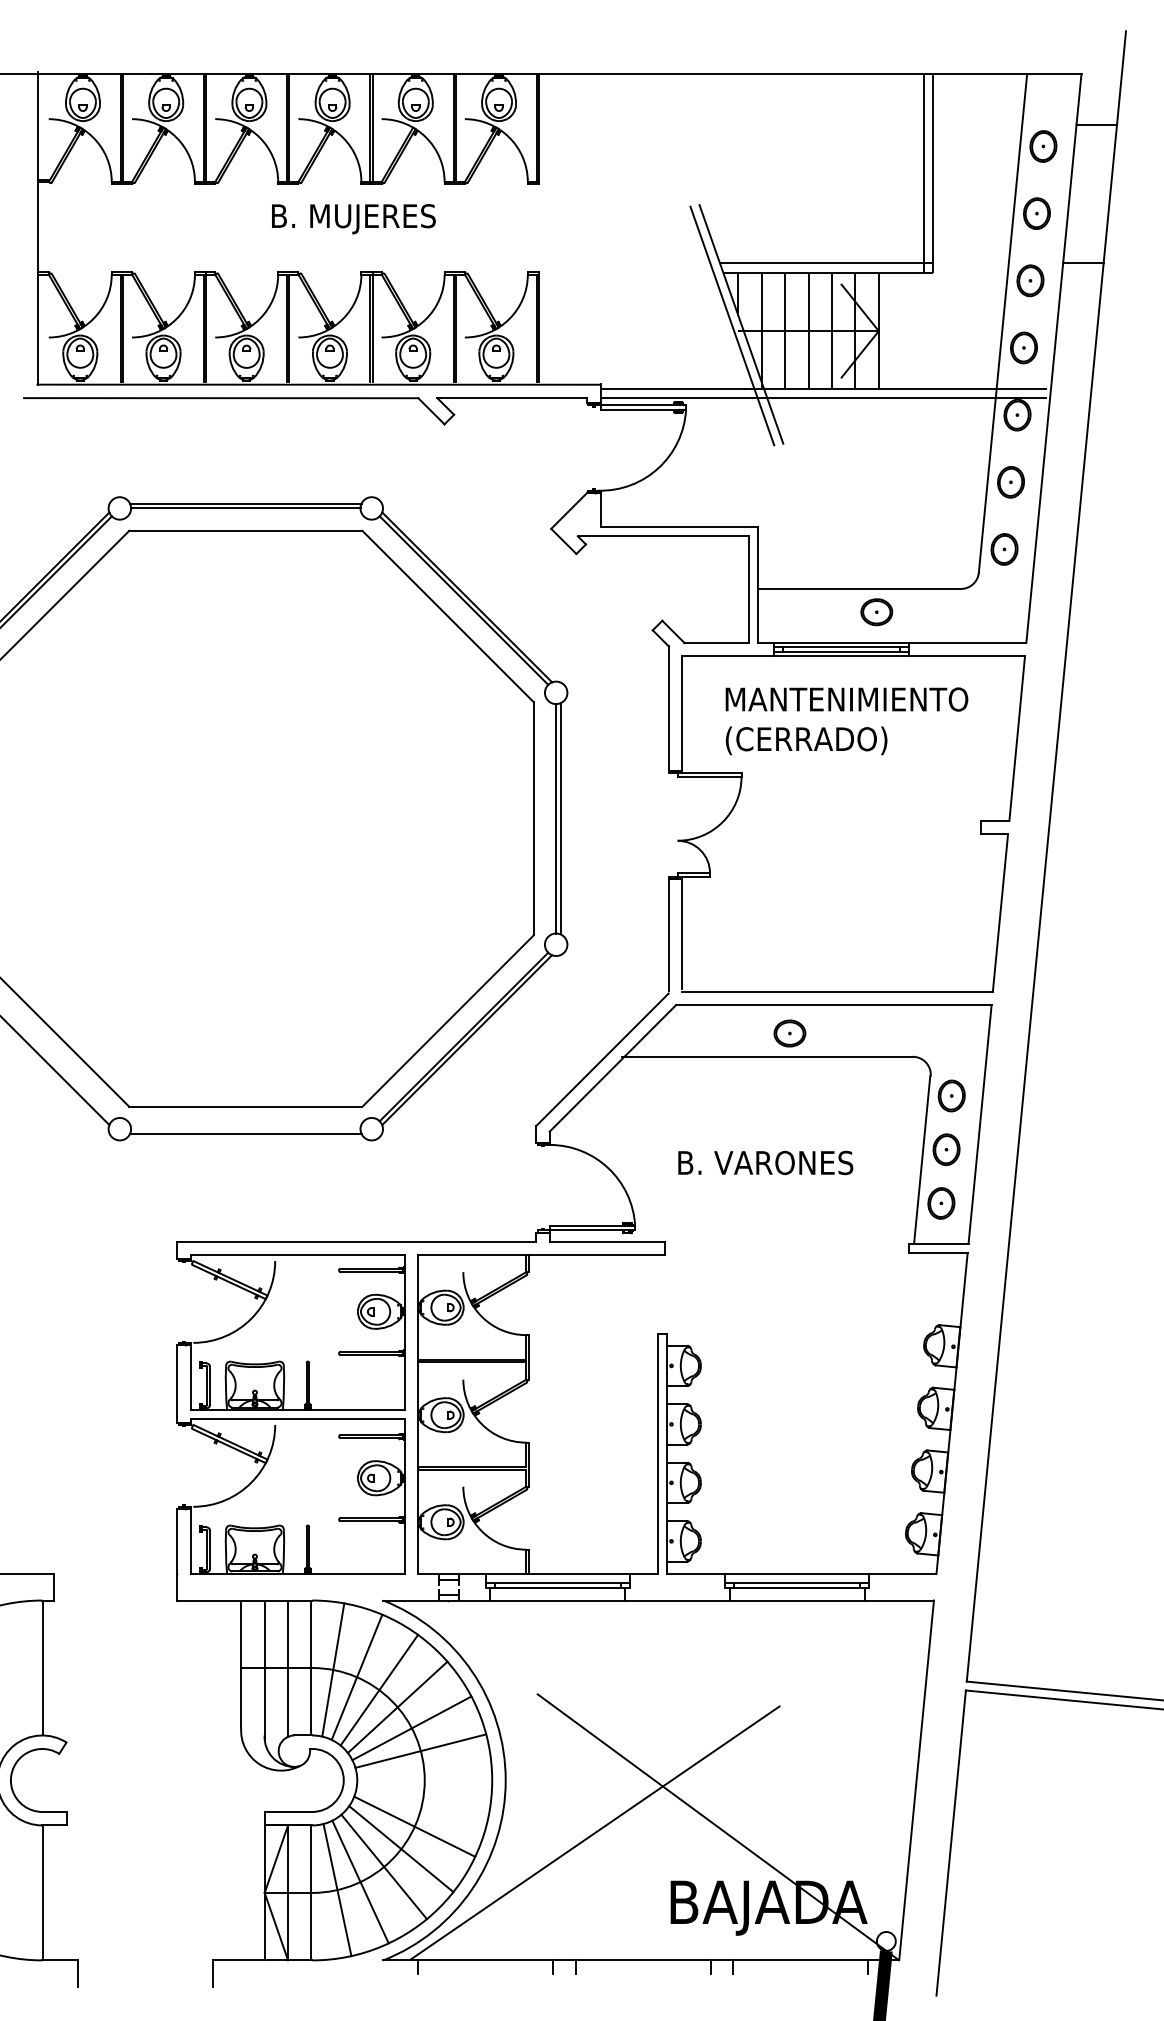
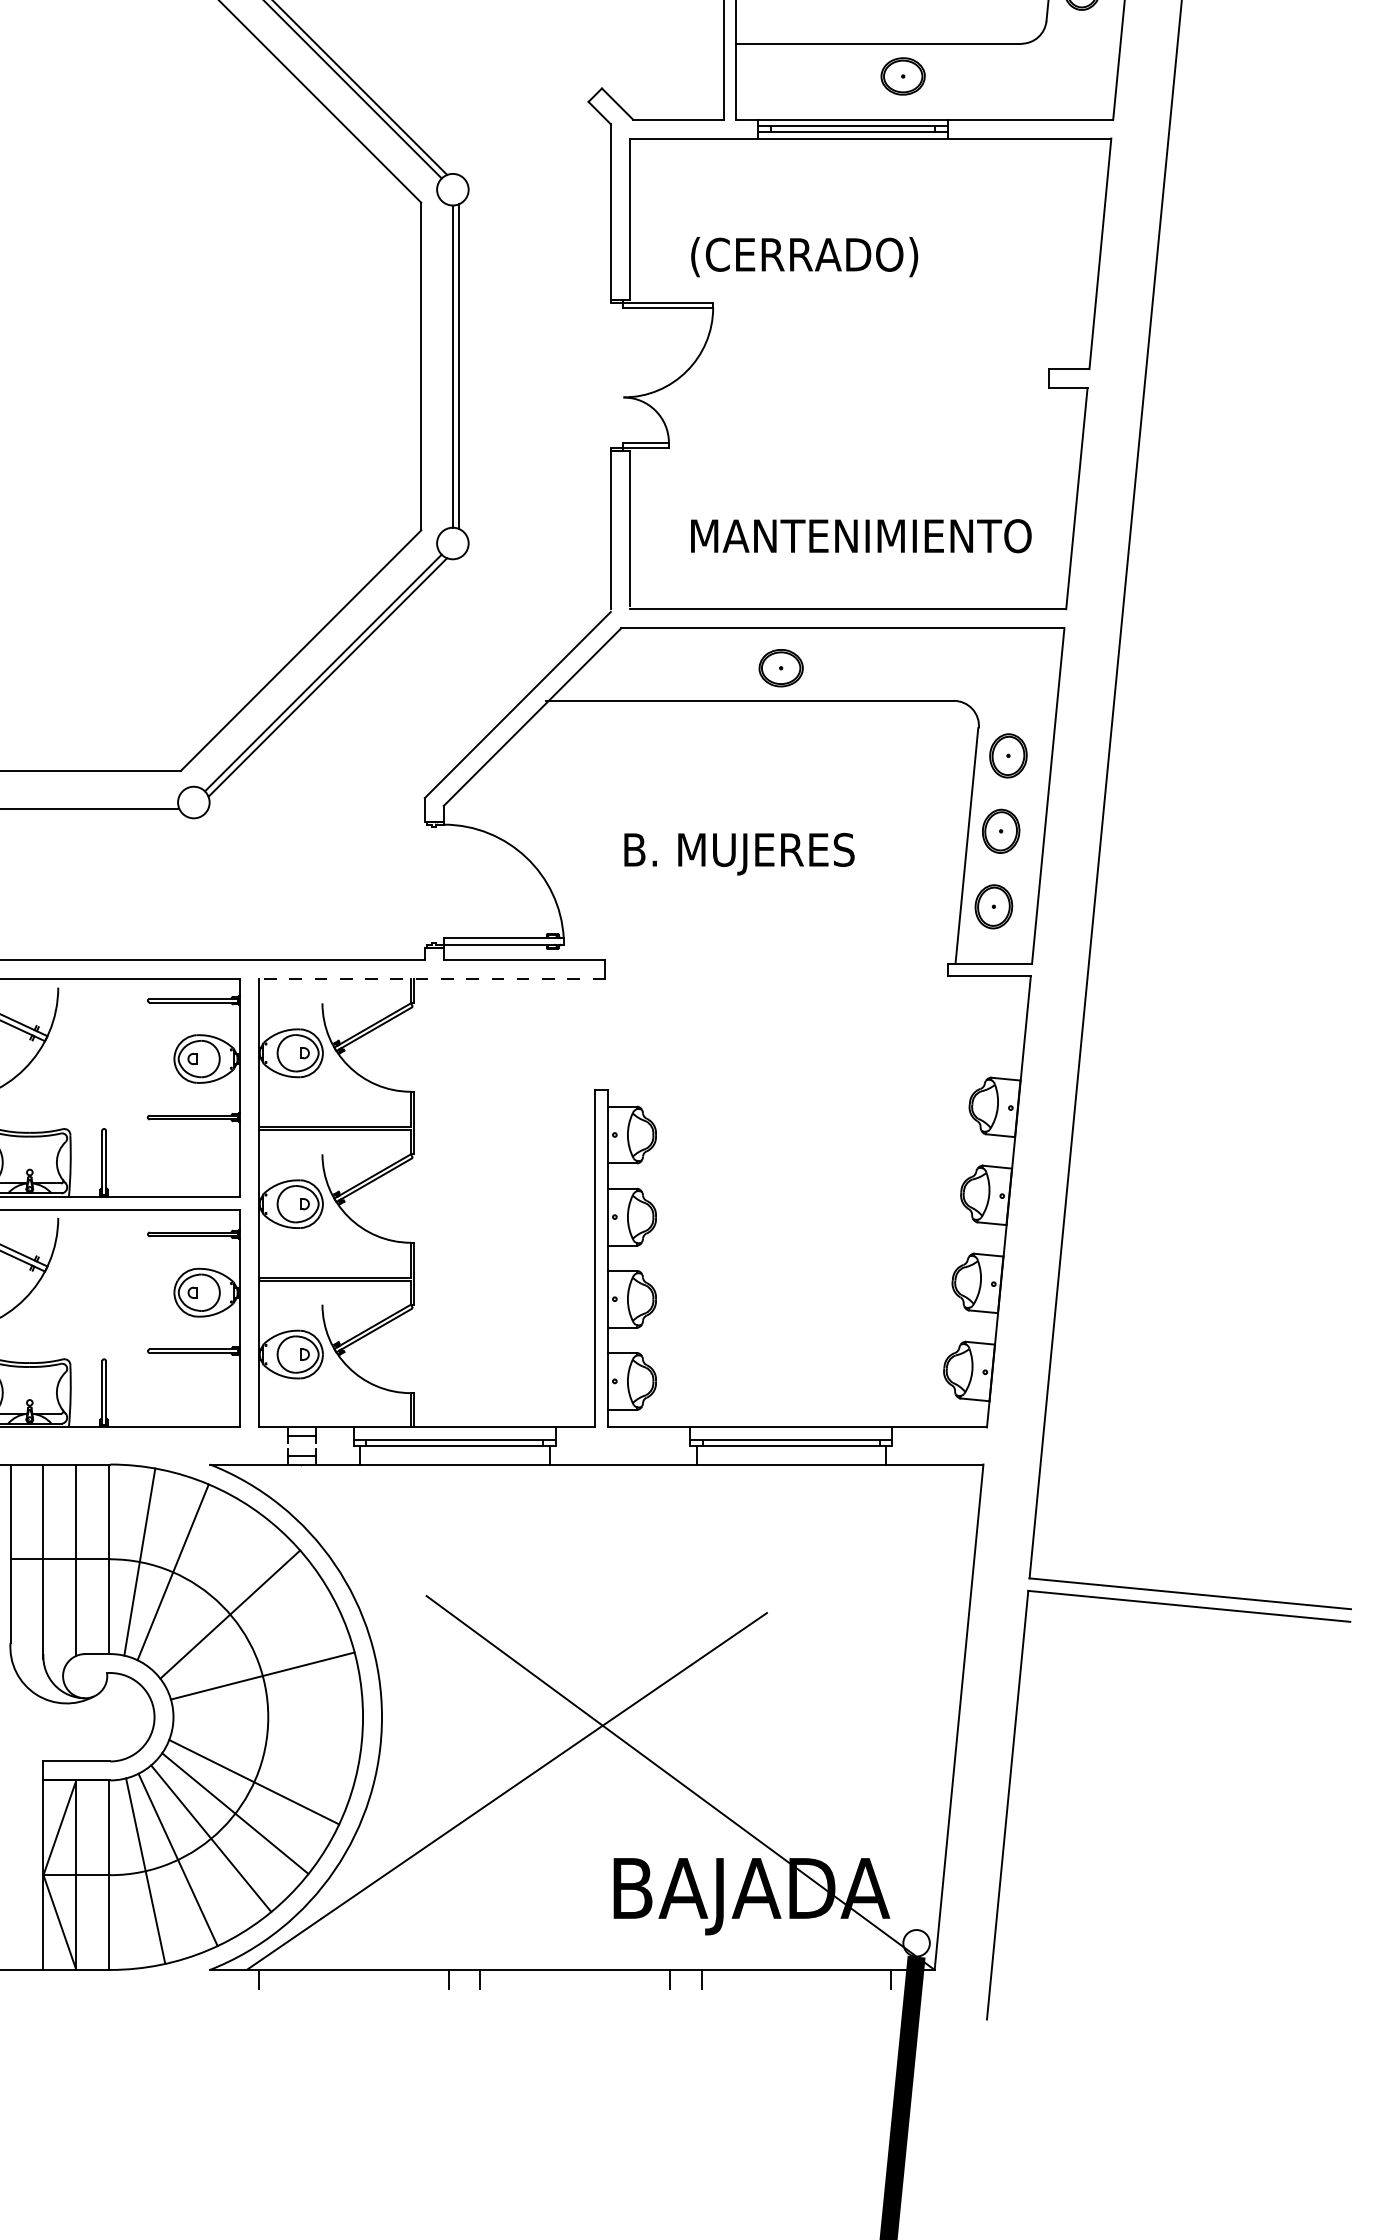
text: (846, 699) -> (860, 536), moved
text: (783, 1165) -> (772, 853), B. VARONES -> B. MUJERES
line: (541, 1255) -> (432, 979), solid -> dashed
line: (379, 1689) -> (204, 1589), removed
line: (411, 1728) -> (249, 1644), removed

